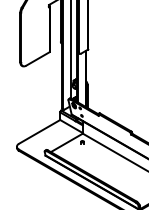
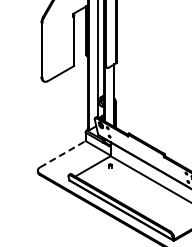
line: (40, 131) -> (63, 153), solid -> dashed

